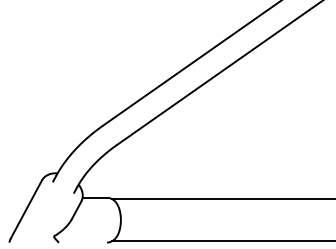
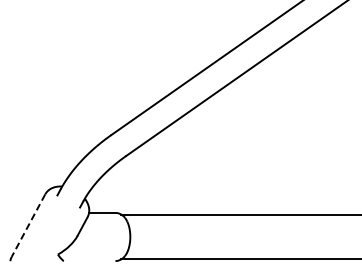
line: (26, 210) -> (28, 226), solid -> dashed

